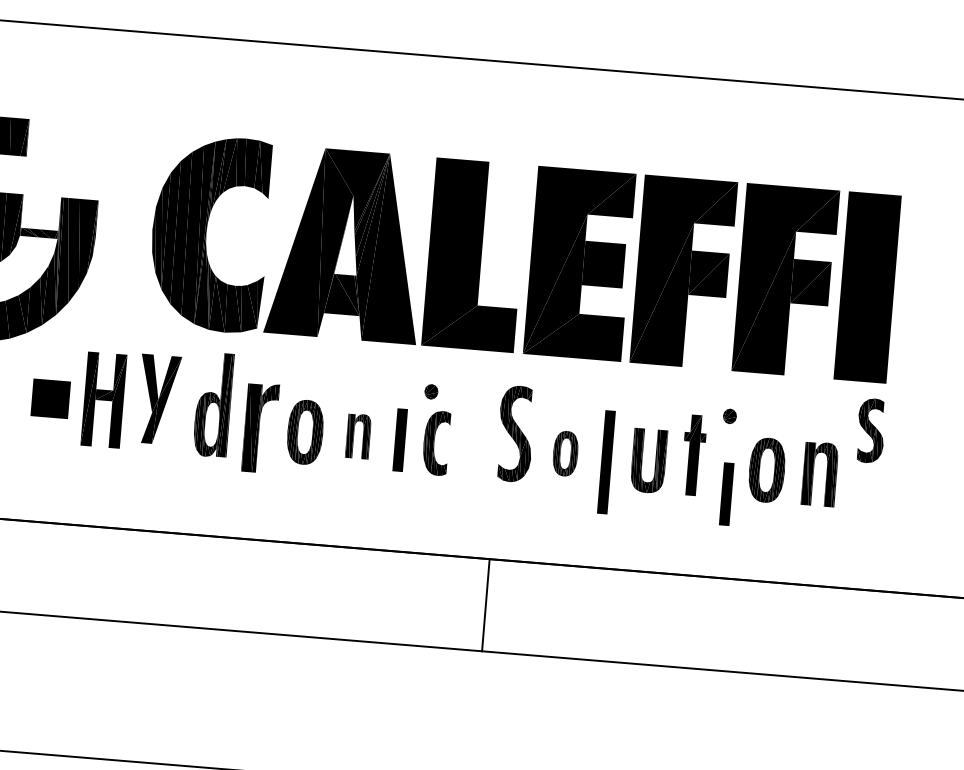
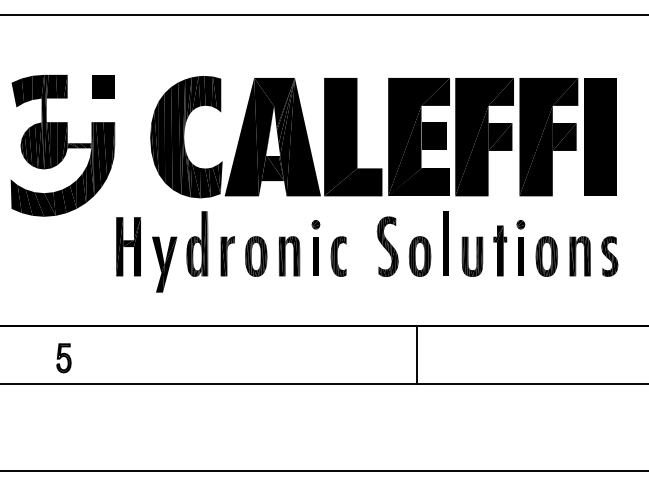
part: (430, 391) -> (315, 224), moved
part: (51, 398) -> (103, 86), moved
part: (158, 399) -> (164, 264), moved
part: (259, 428) -> (227, 256), size x0.71
part: (870, 430) -> (609, 256), moved
part: (358, 436) -> (289, 256), size x1.43
part: (564, 453) -> (419, 256), size x1.43
part: (605, 461) -> (445, 243), moved
part: (726, 494) -> (520, 256), moved
line: (485, 605) -> (416, 355), moved

